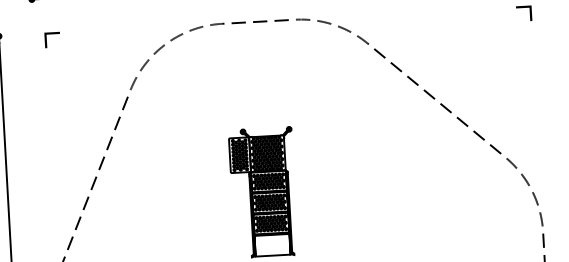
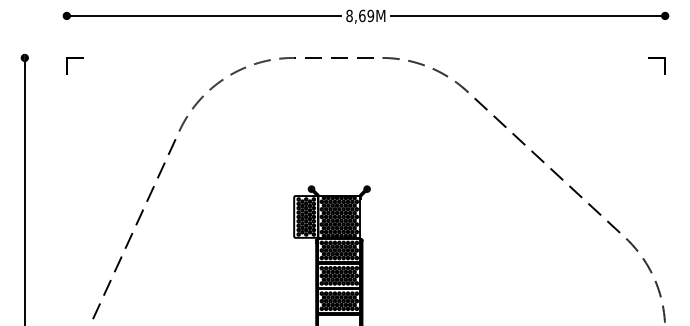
line: (51, 33) -> (74, 58), moved

